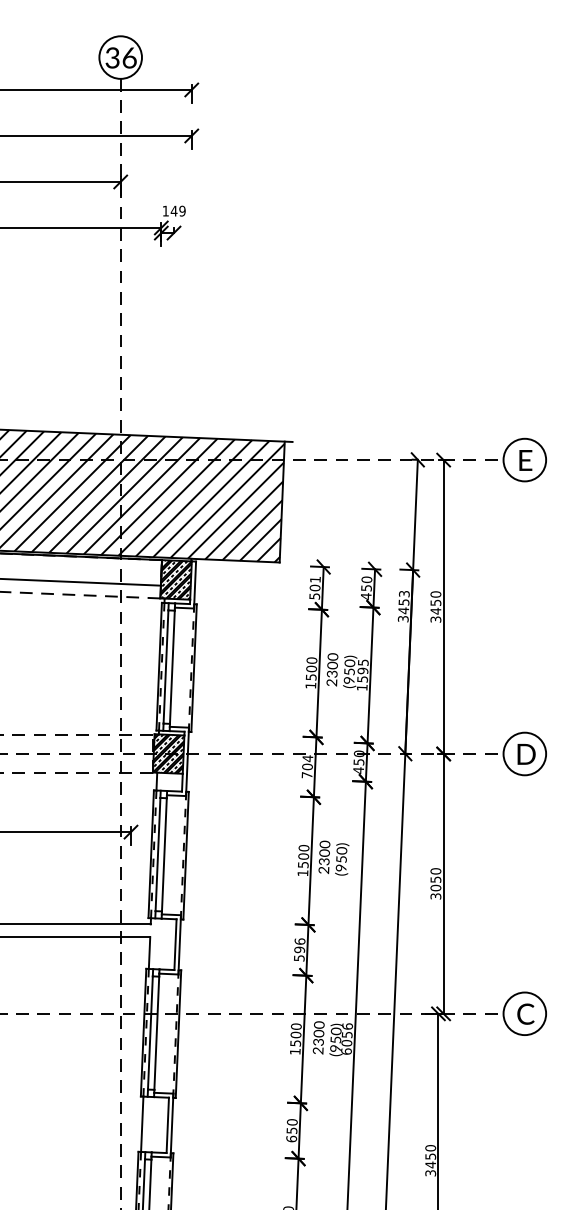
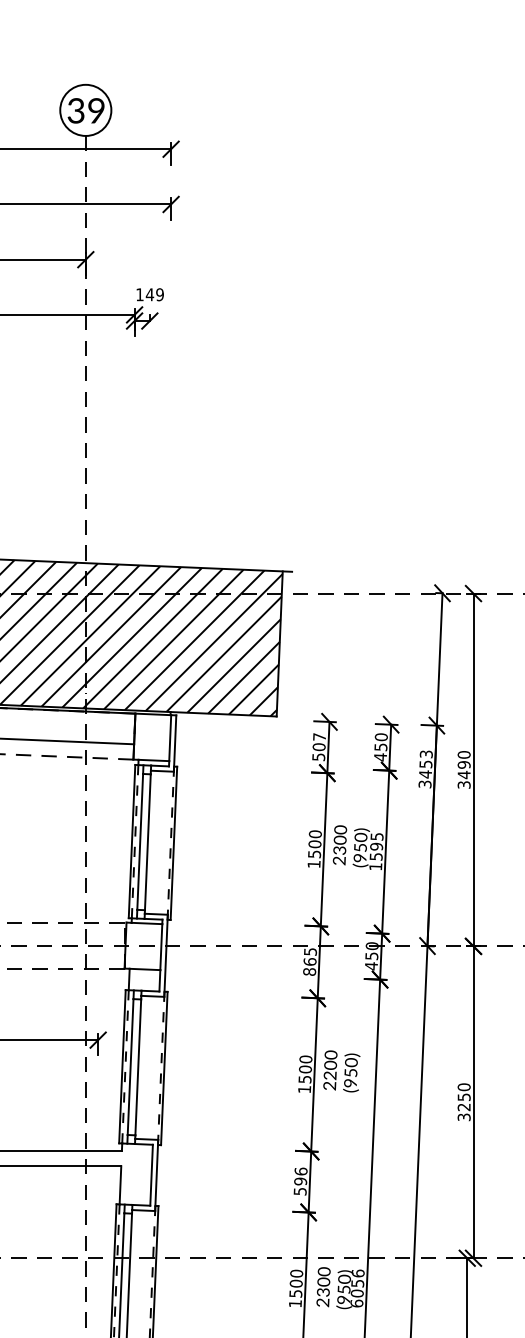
text: (129, 57) -> (96, 110), 36 -> 39
hatch: (175, 579) -> (151, 736), removed
text: (315, 579) -> (319, 736), 501 -> 507
text: (435, 602) -> (463, 764), 3450 -> 3490
hatch: (168, 753) -> (143, 945), removed
text: (307, 766) -> (310, 961), 704 -> 865
text: (325, 861) -> (331, 1075), 2300 -> 2200
text: (435, 887) -> (463, 1106), 3050 -> 3250

